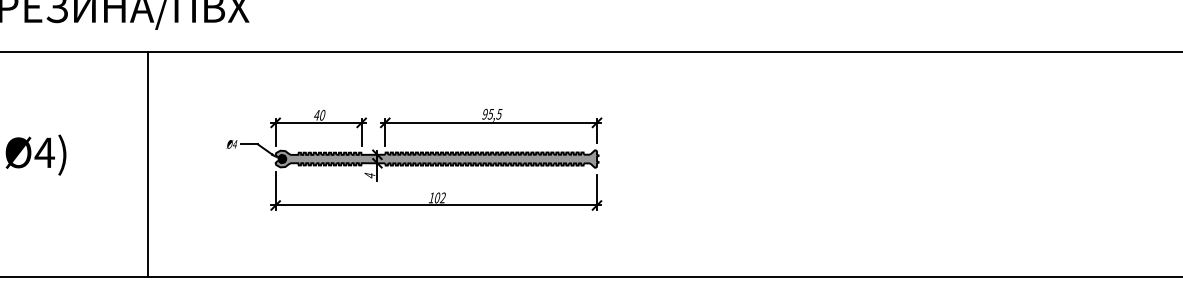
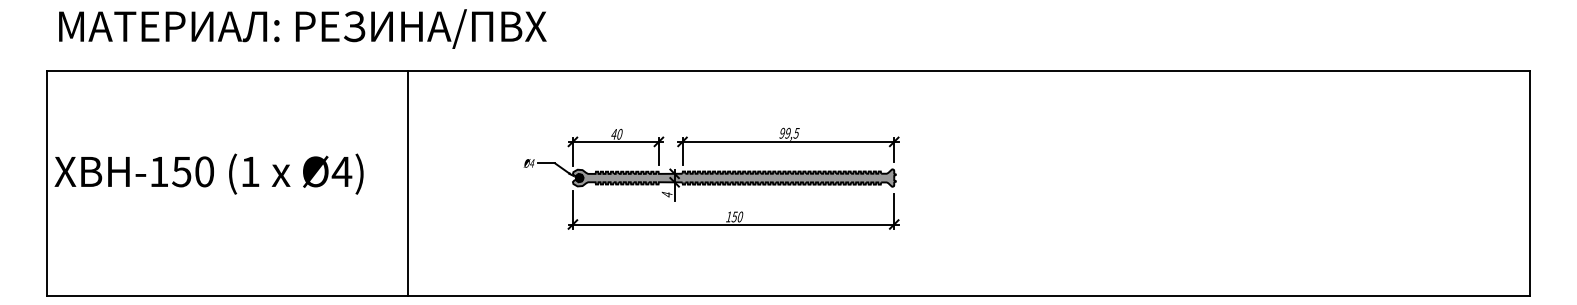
text: (490, 113) -> (787, 132), 95,5 -> 99,5
line: (148, 164) -> (407, 183), moved
text: (440, 197) -> (737, 216), 102 -> 150

